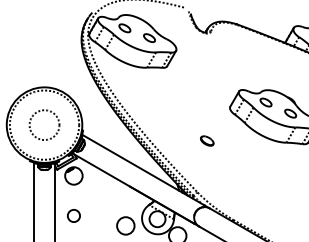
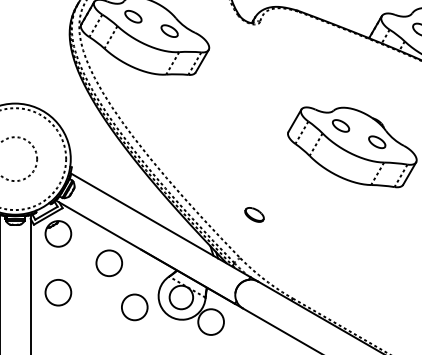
part: (207, 140) -> (254, 214), moved
circle: (108, 195) -> (109, 262), added
circle: (73, 215) -> (57, 292), size x1.43

